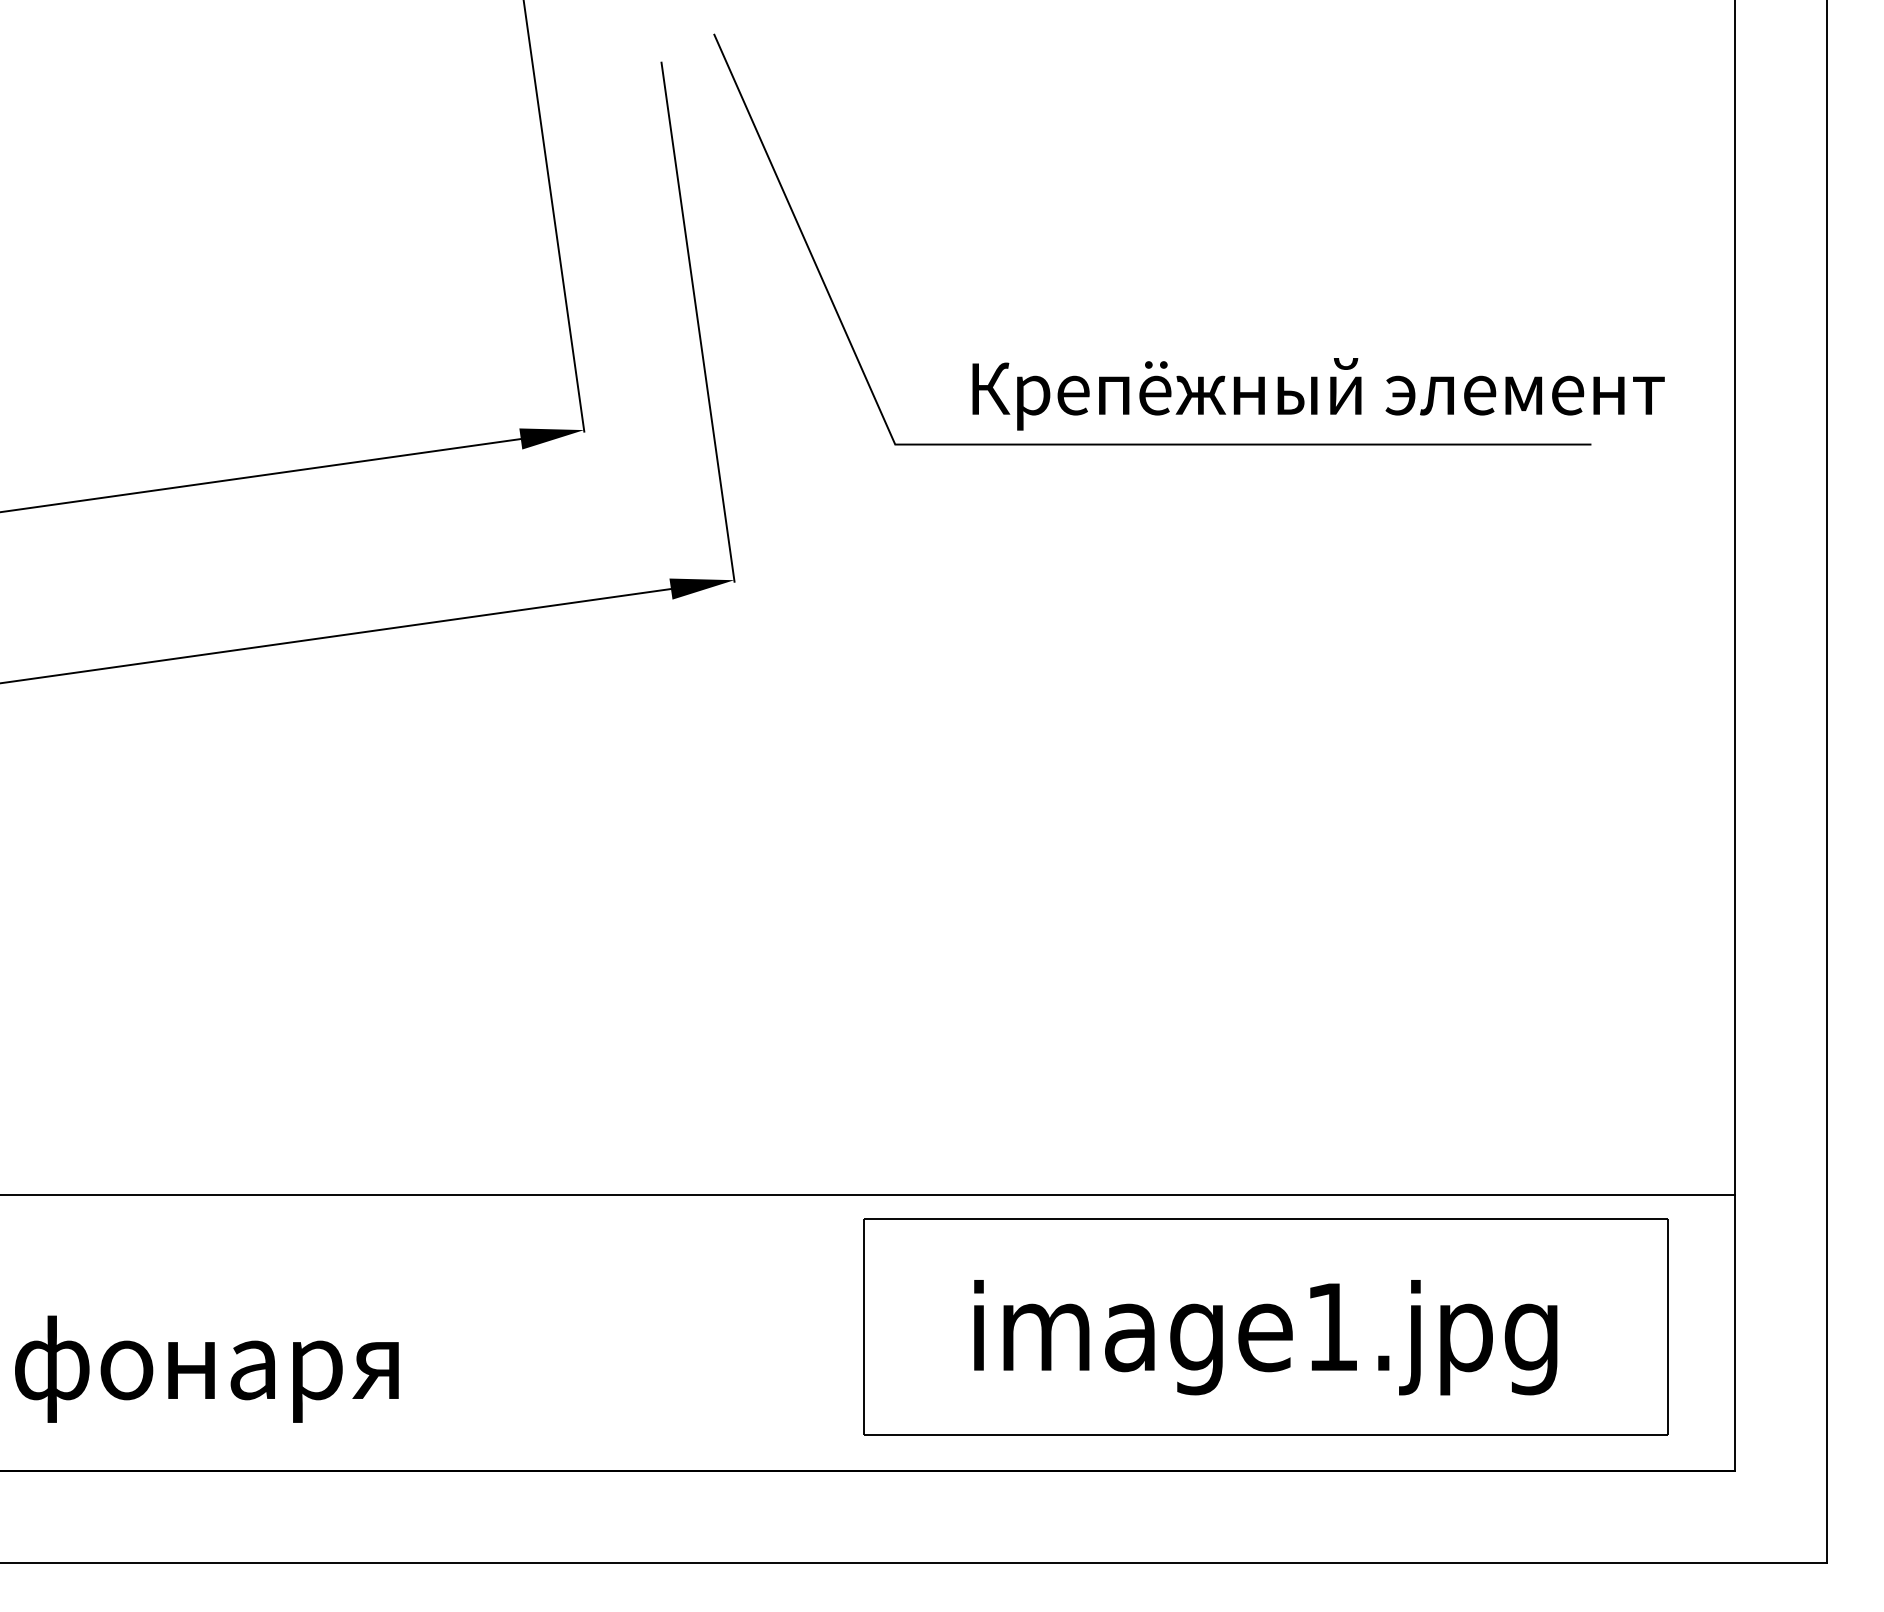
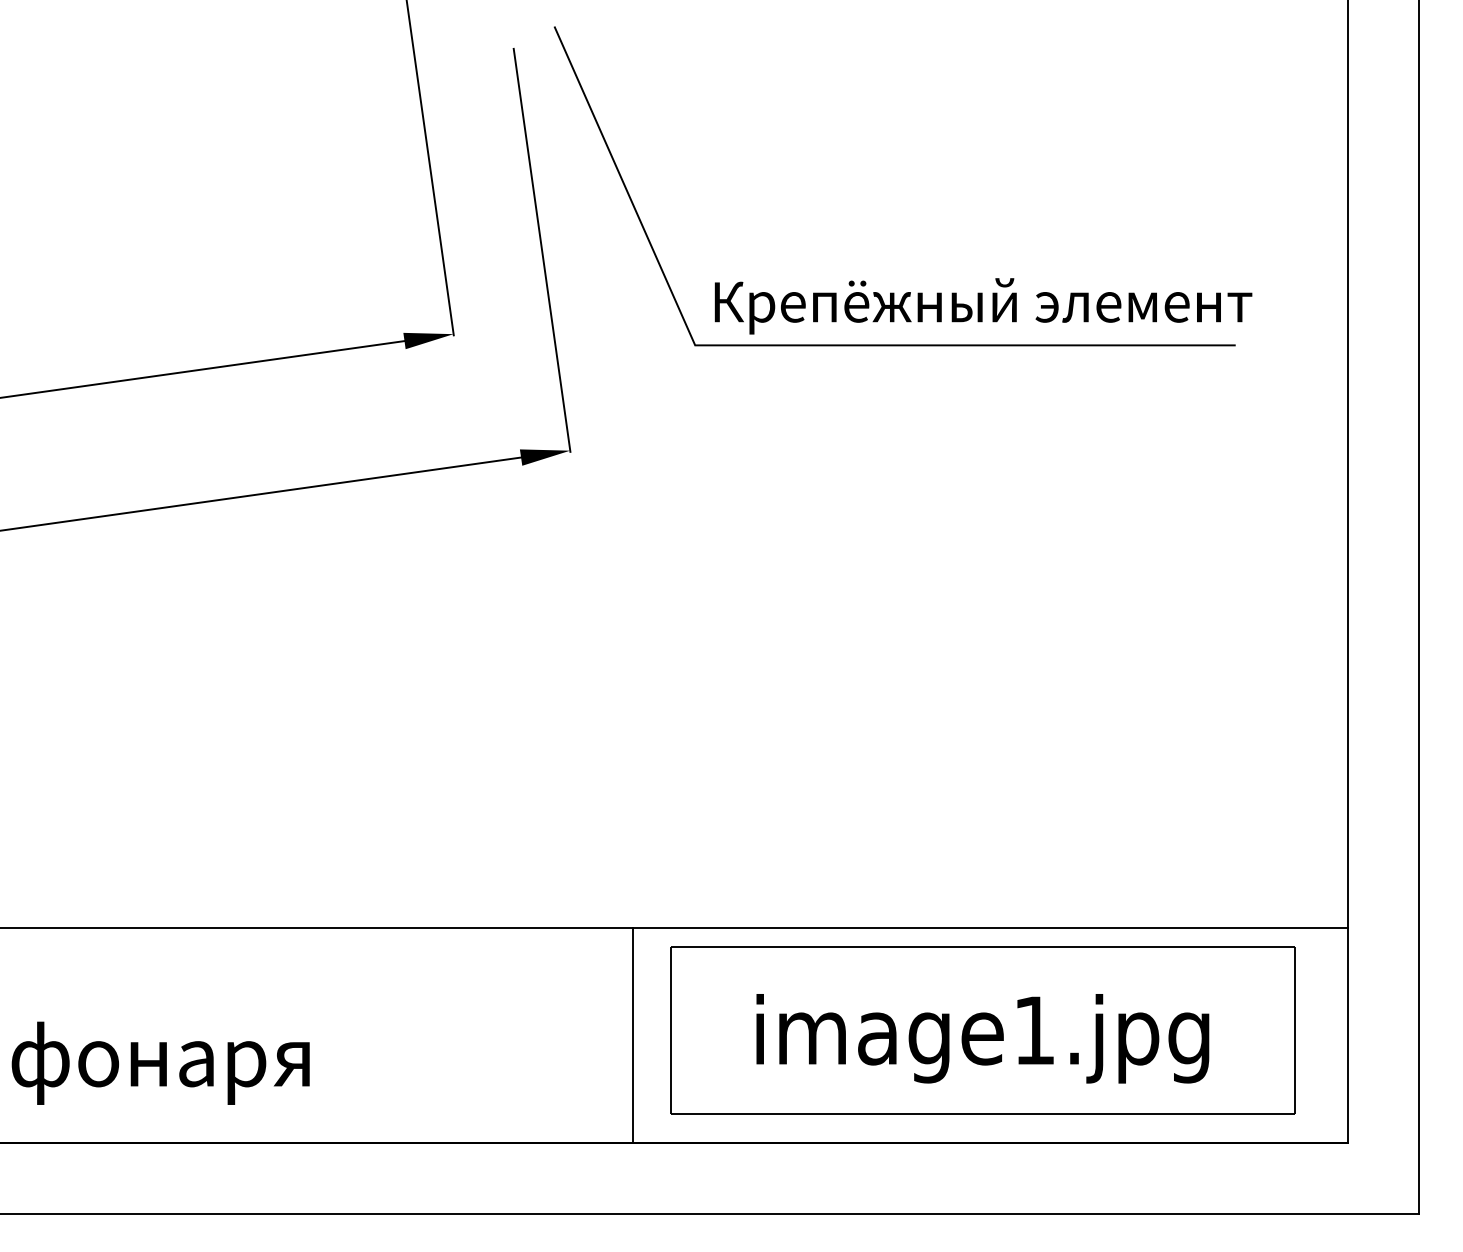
text: (1318, 394) -> (983, 306), moved
line: (814, 1333) -> (632, 1035), added

